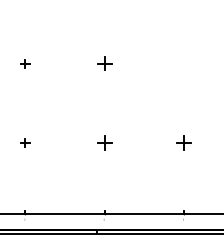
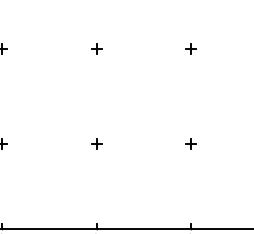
part: (104, 63) -> (96, 48), size x0.62
part: (183, 63) -> (190, 48), added
part: (104, 142) -> (96, 142), size x0.62
part: (183, 142) -> (190, 142), size x0.62

